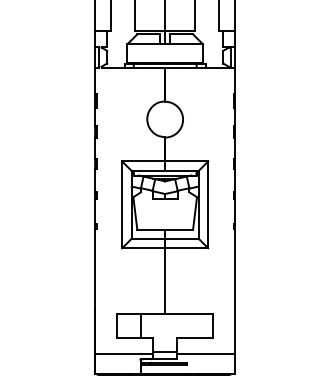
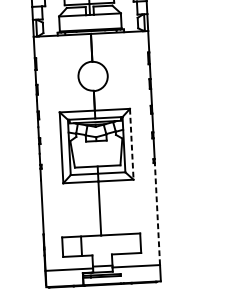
line: (208, 205) -> (132, 144), solid -> dashed
line: (235, 291) -> (157, 213), solid -> dashed

